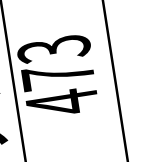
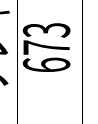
text: (62, 103) -> (46, 65), 473 -> 673

